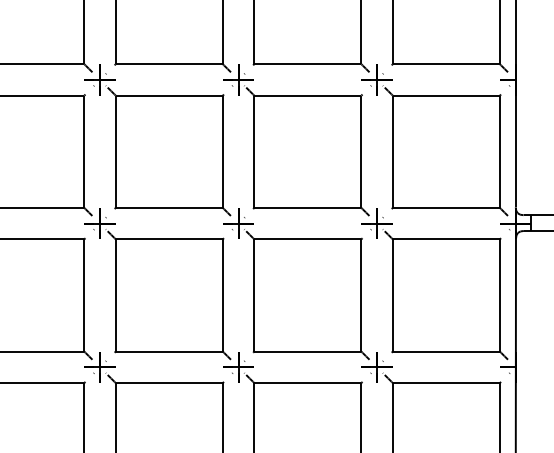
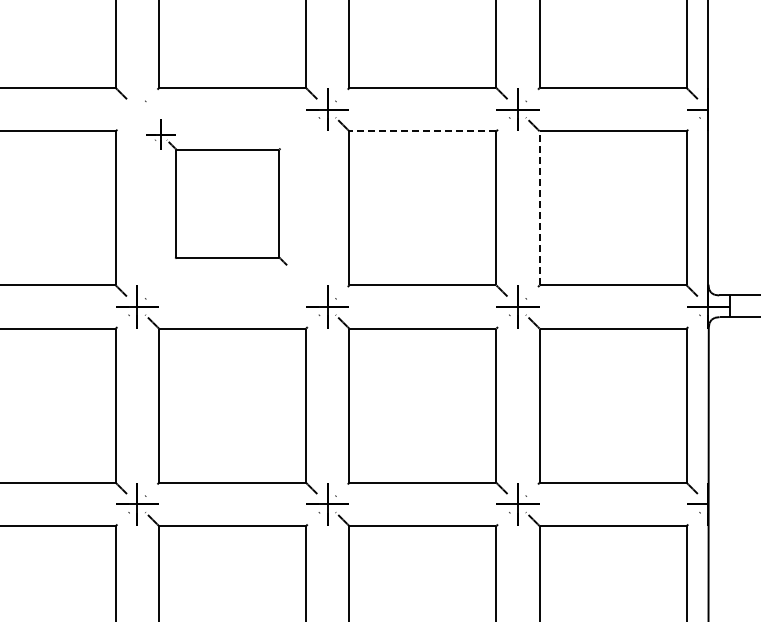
line: (307, 95) -> (422, 131), solid -> dashed
part: (157, 140) -> (216, 192), size x0.7
line: (392, 151) -> (539, 207), solid -> dashed

